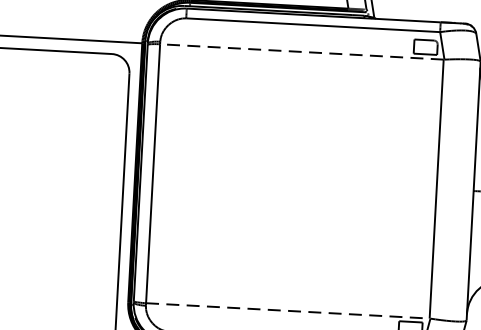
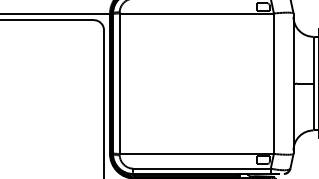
line: (301, 51) -> (196, 13), dashed -> solid
line: (287, 310) -> (196, 153), dashed -> solid

